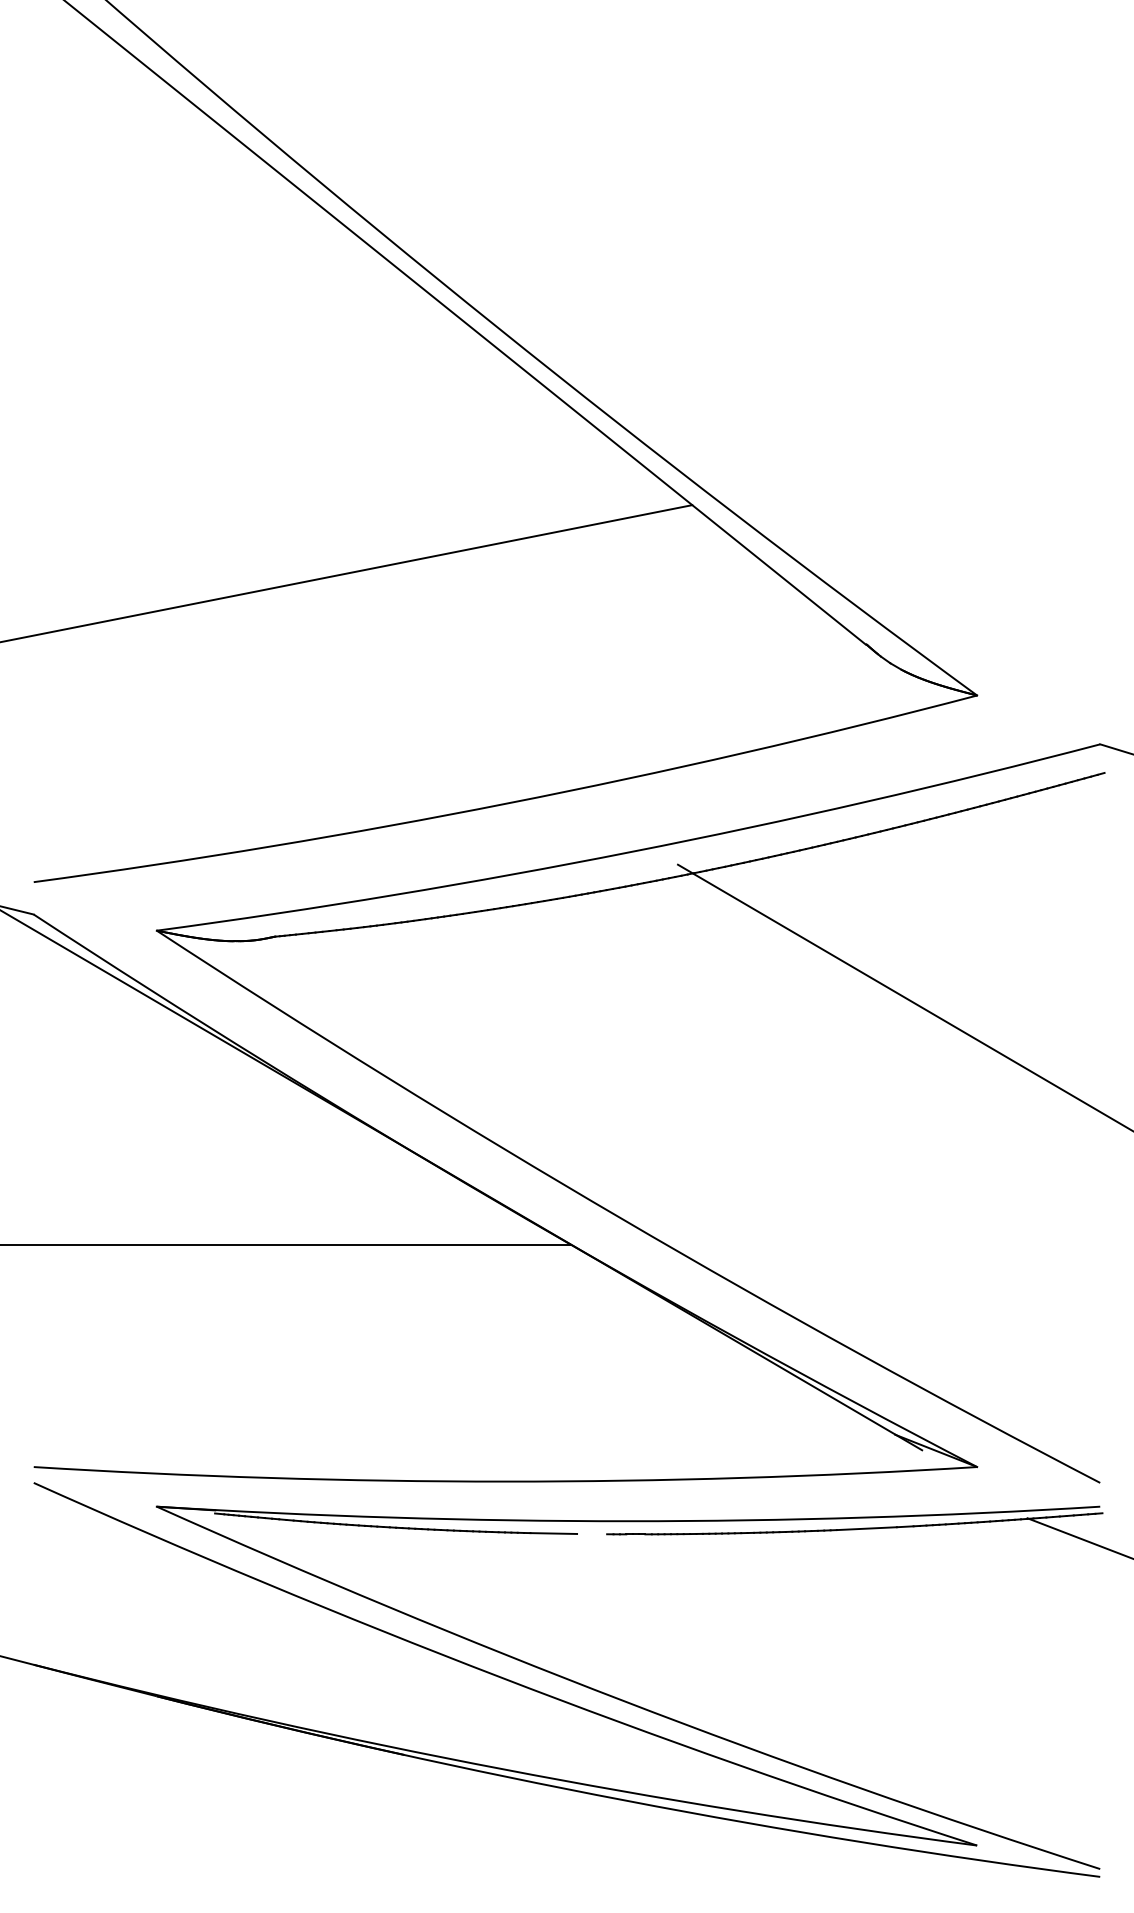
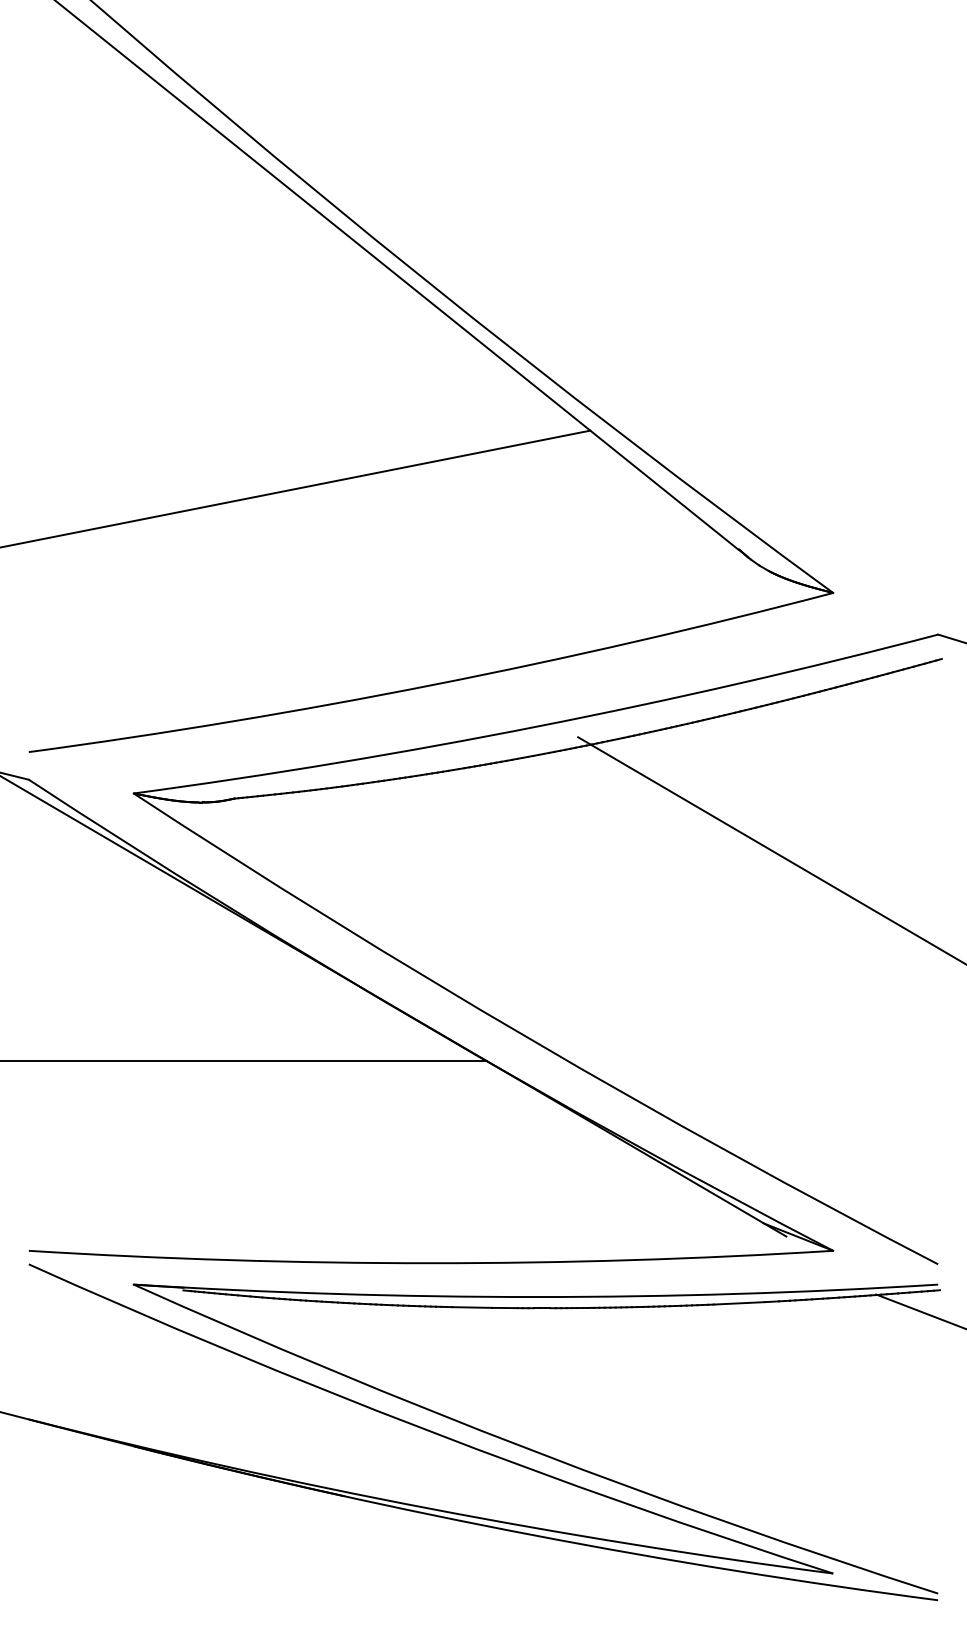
line: (591, 1533) -> (504, 1307), added

